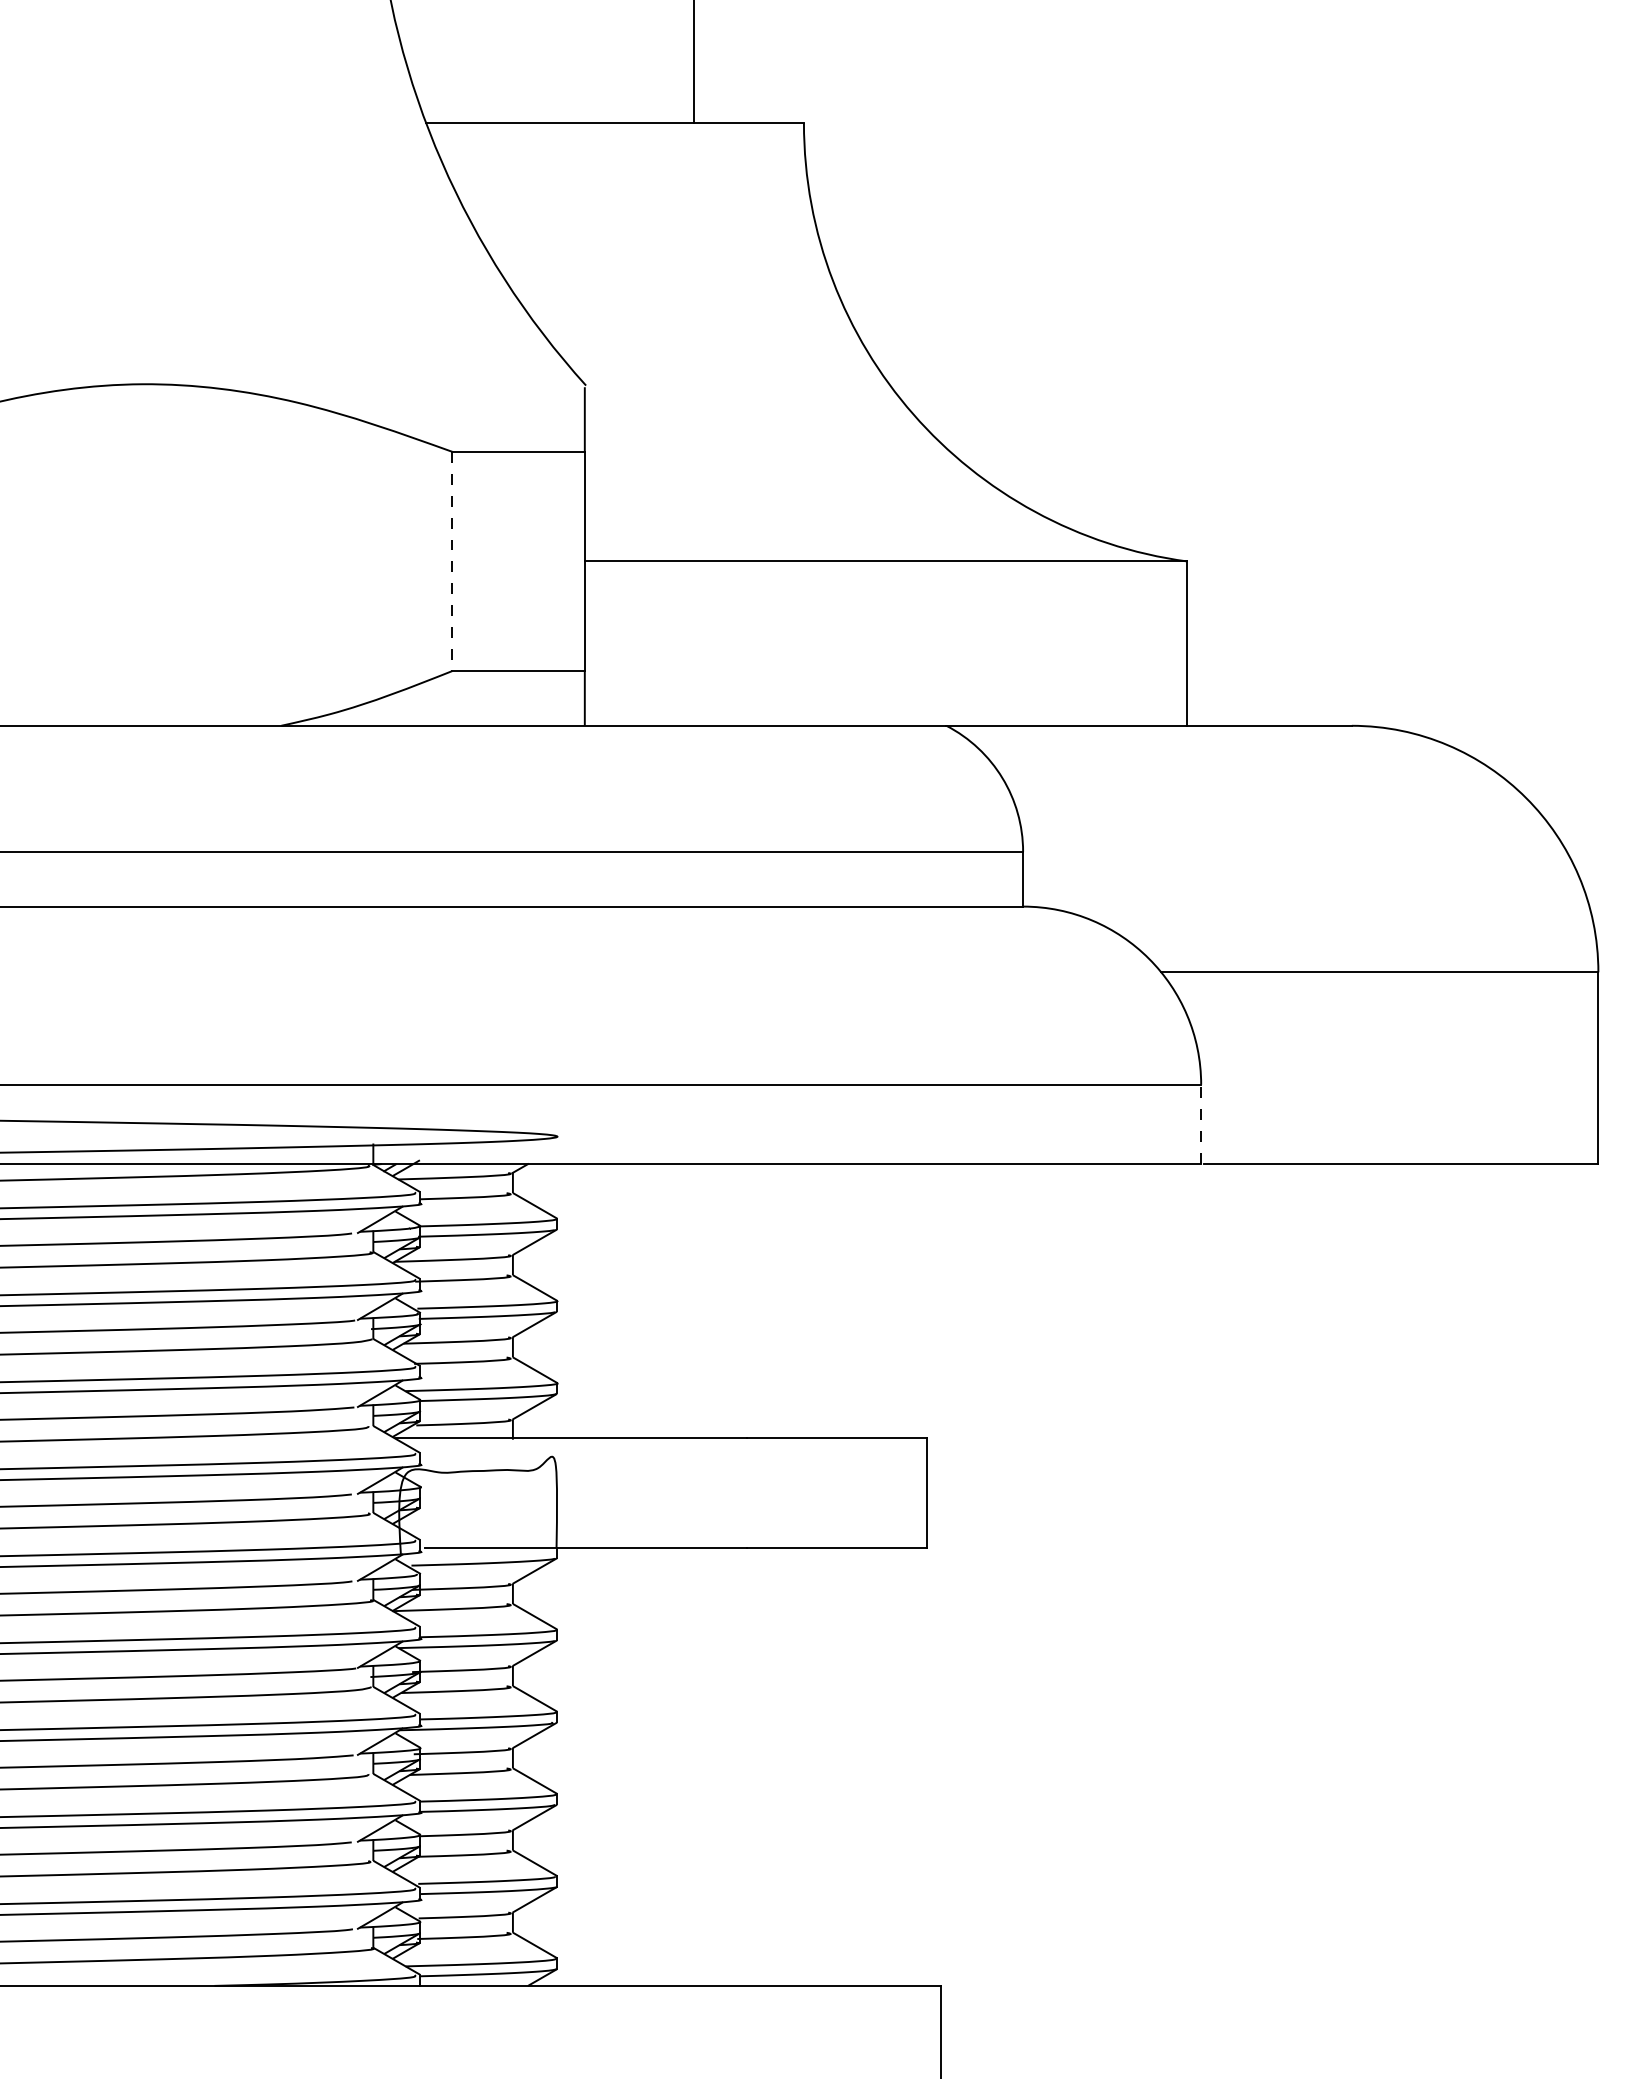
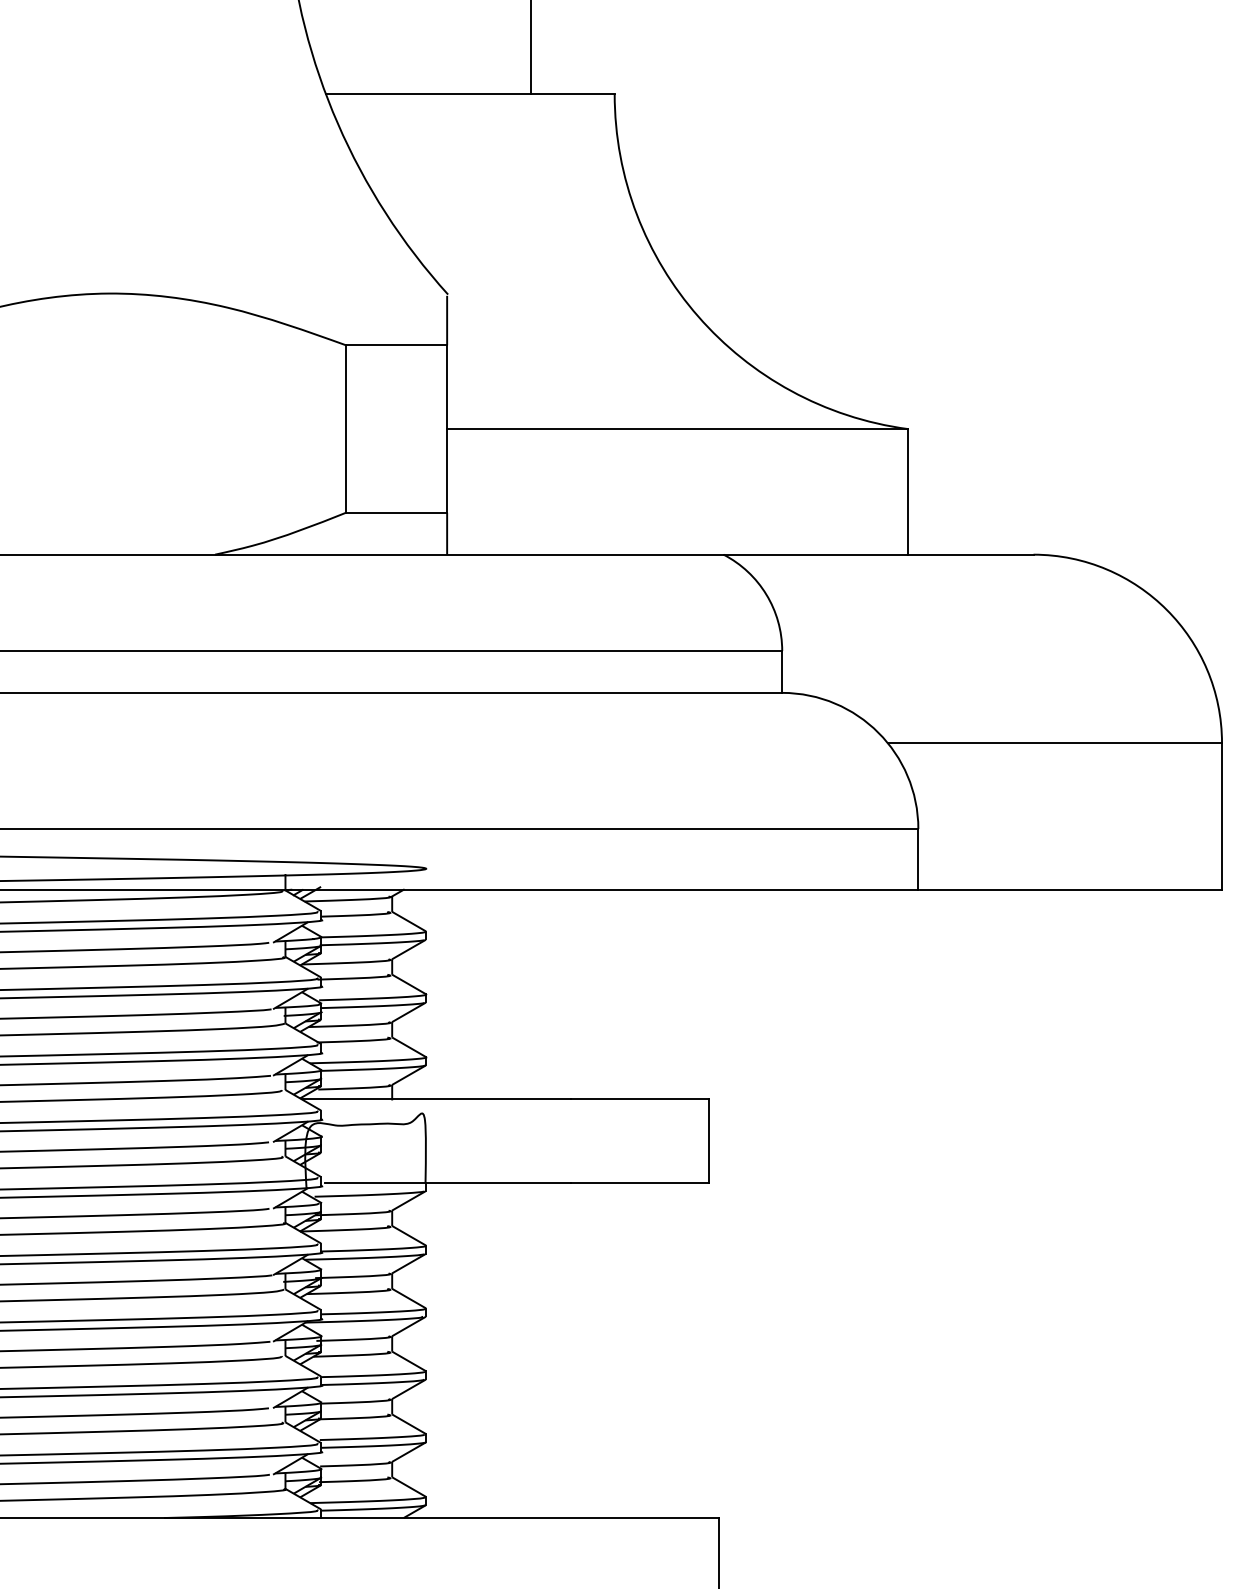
line: (452, 561) -> (345, 429), dashed -> solid
line: (1201, 1124) -> (918, 859), dashed -> solid

